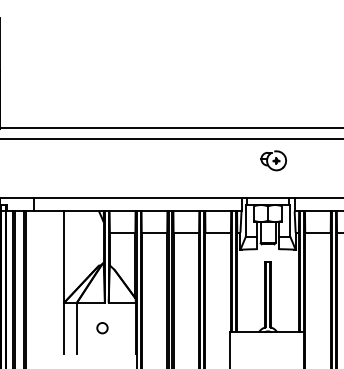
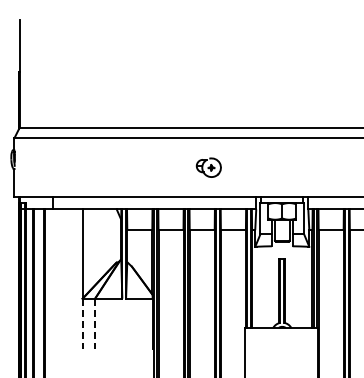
part: (273, 160) -> (208, 167), moved
line: (64, 327) -> (82, 323), solid -> dashed
line: (77, 327) -> (95, 323), solid -> dashed
circle: (101, 327) -> (119, 323), removed

